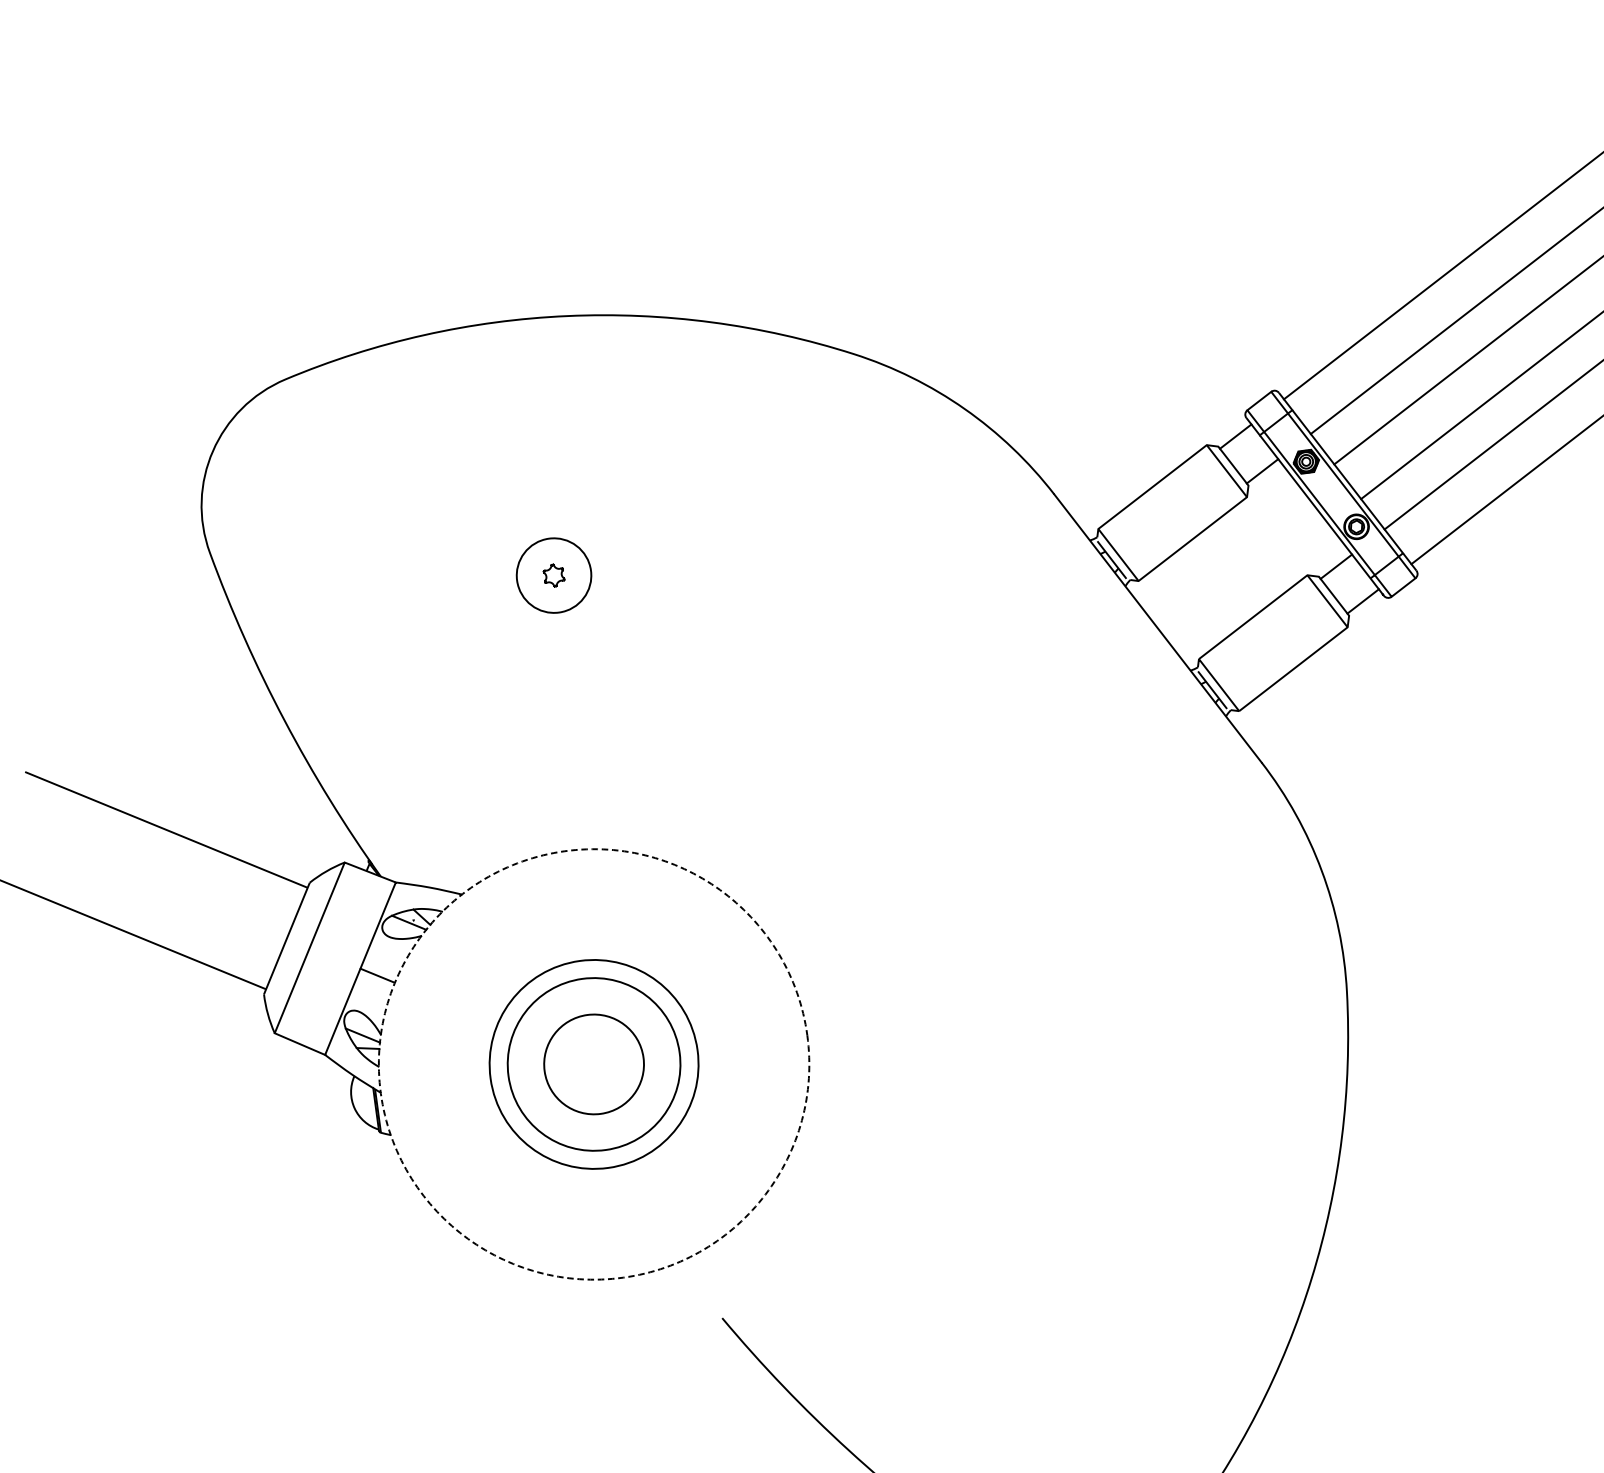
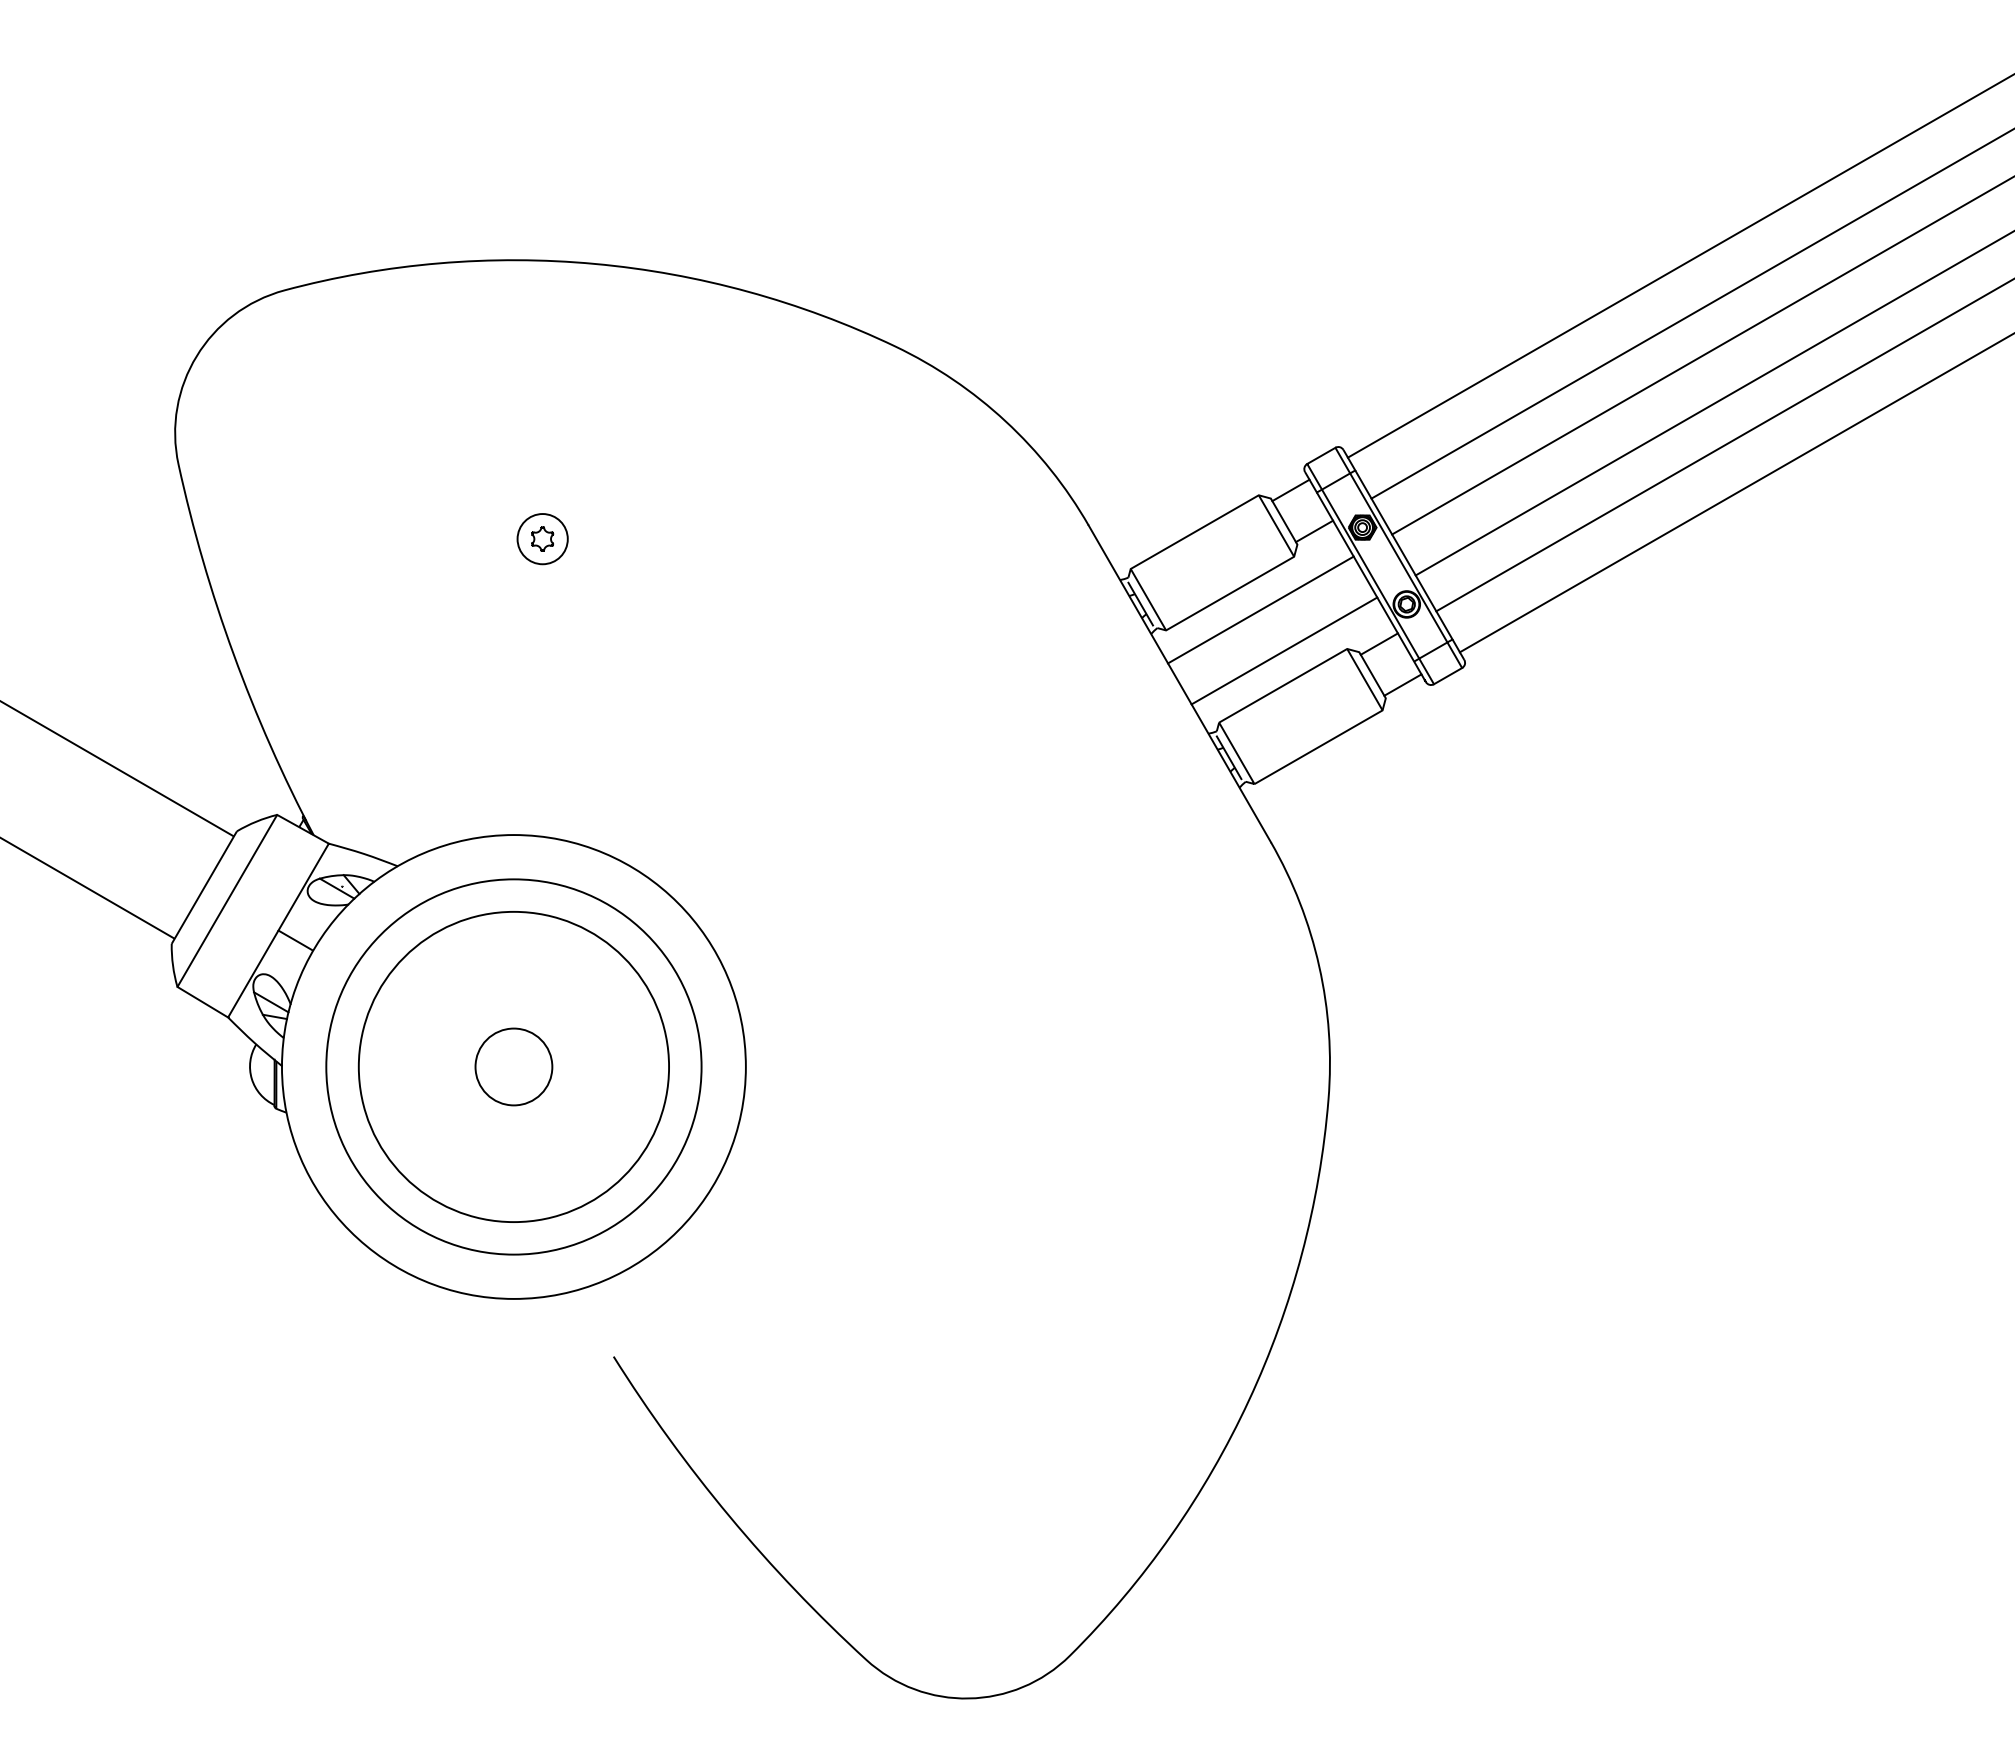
line: (1222, 549) -> (1260, 609), added
circle: (553, 575) -> (542, 539), size x0.62
line: (1249, 584) -> (1284, 650), added
circle: (593, 1064) -> (513, 1066), dashed -> solid
circle: (593, 1064) -> (513, 1066), size x0.71
circle: (593, 1064) -> (513, 1066), size x1.67
circle: (593, 1064) -> (513, 1066), size x1.67

